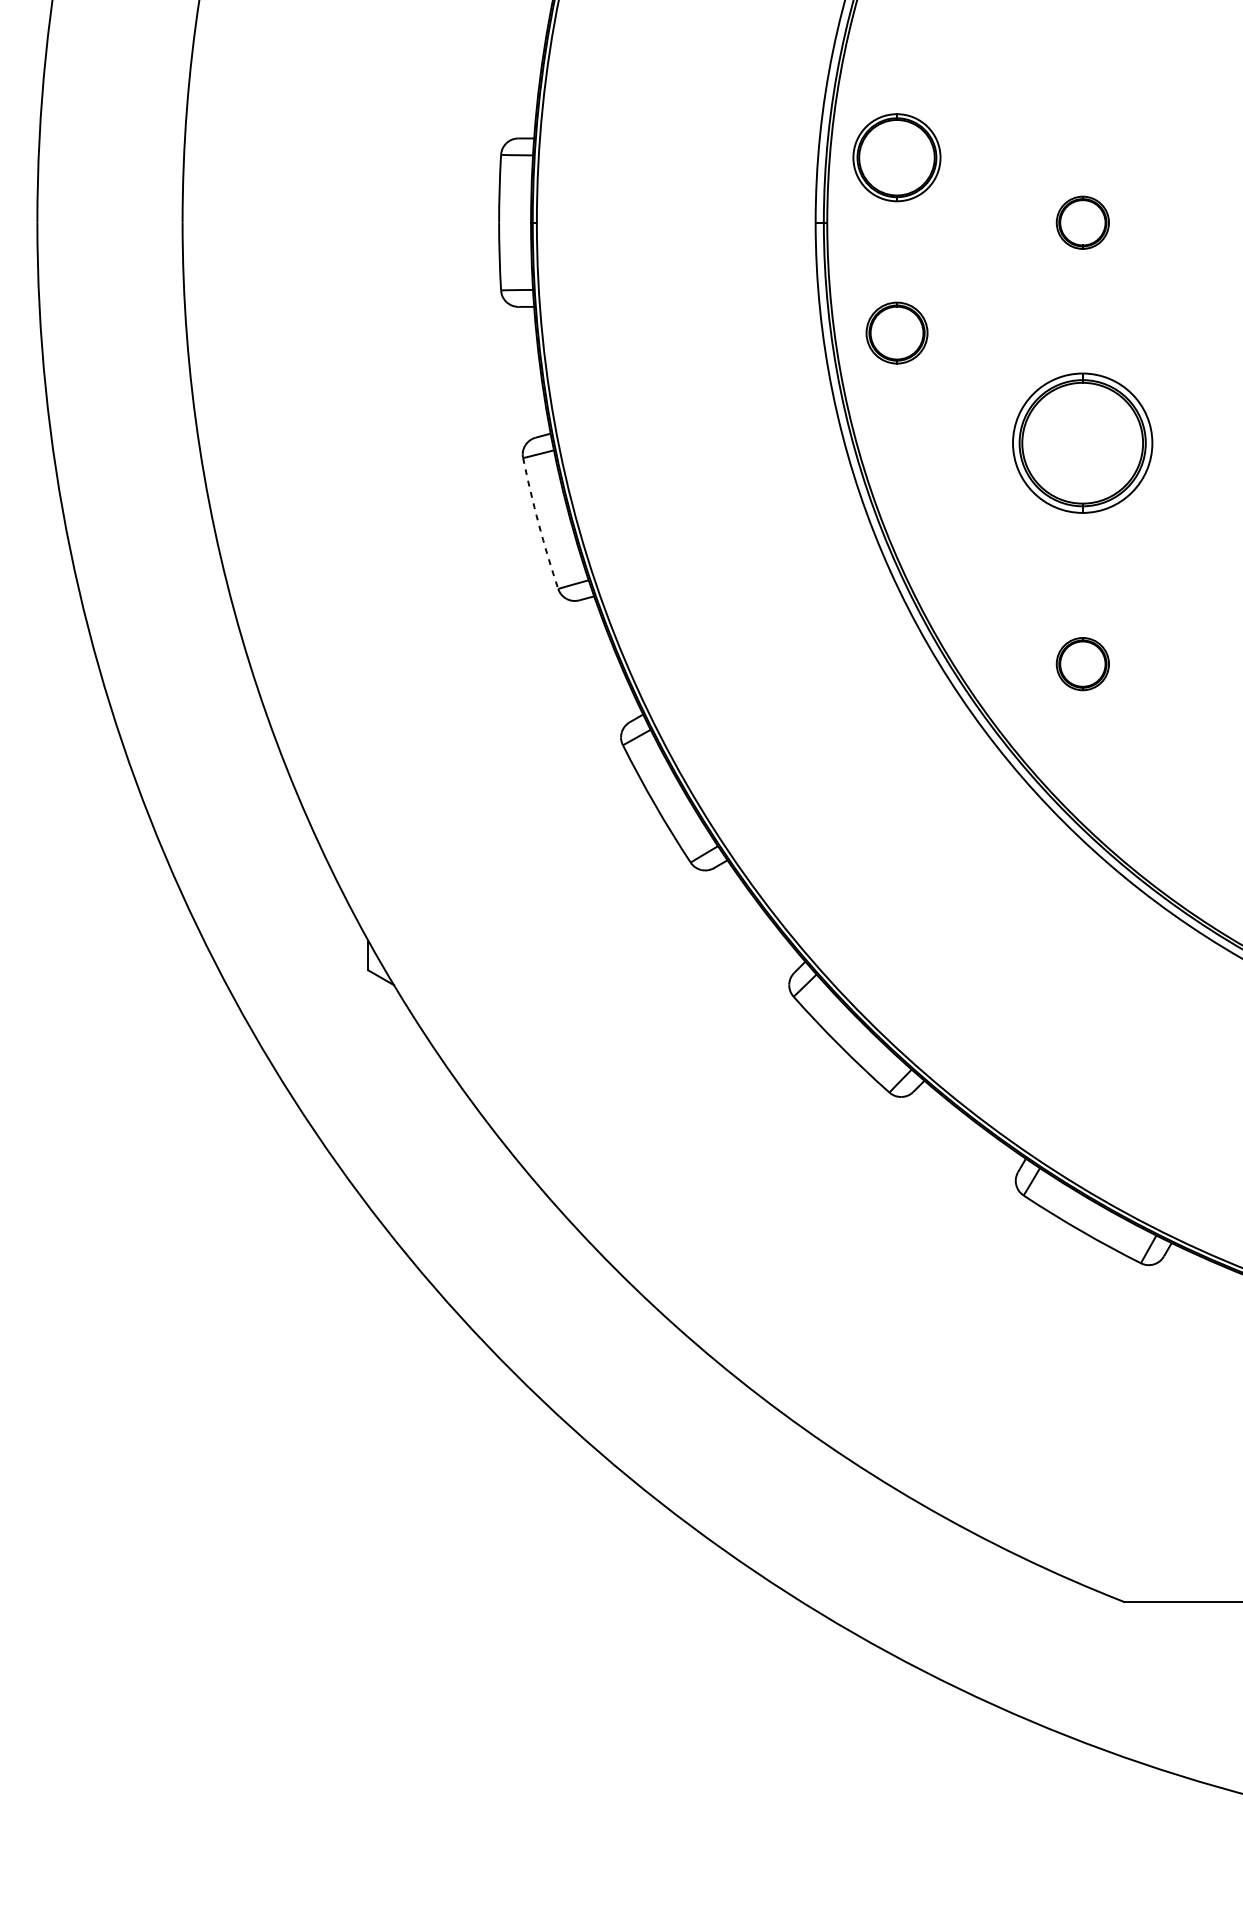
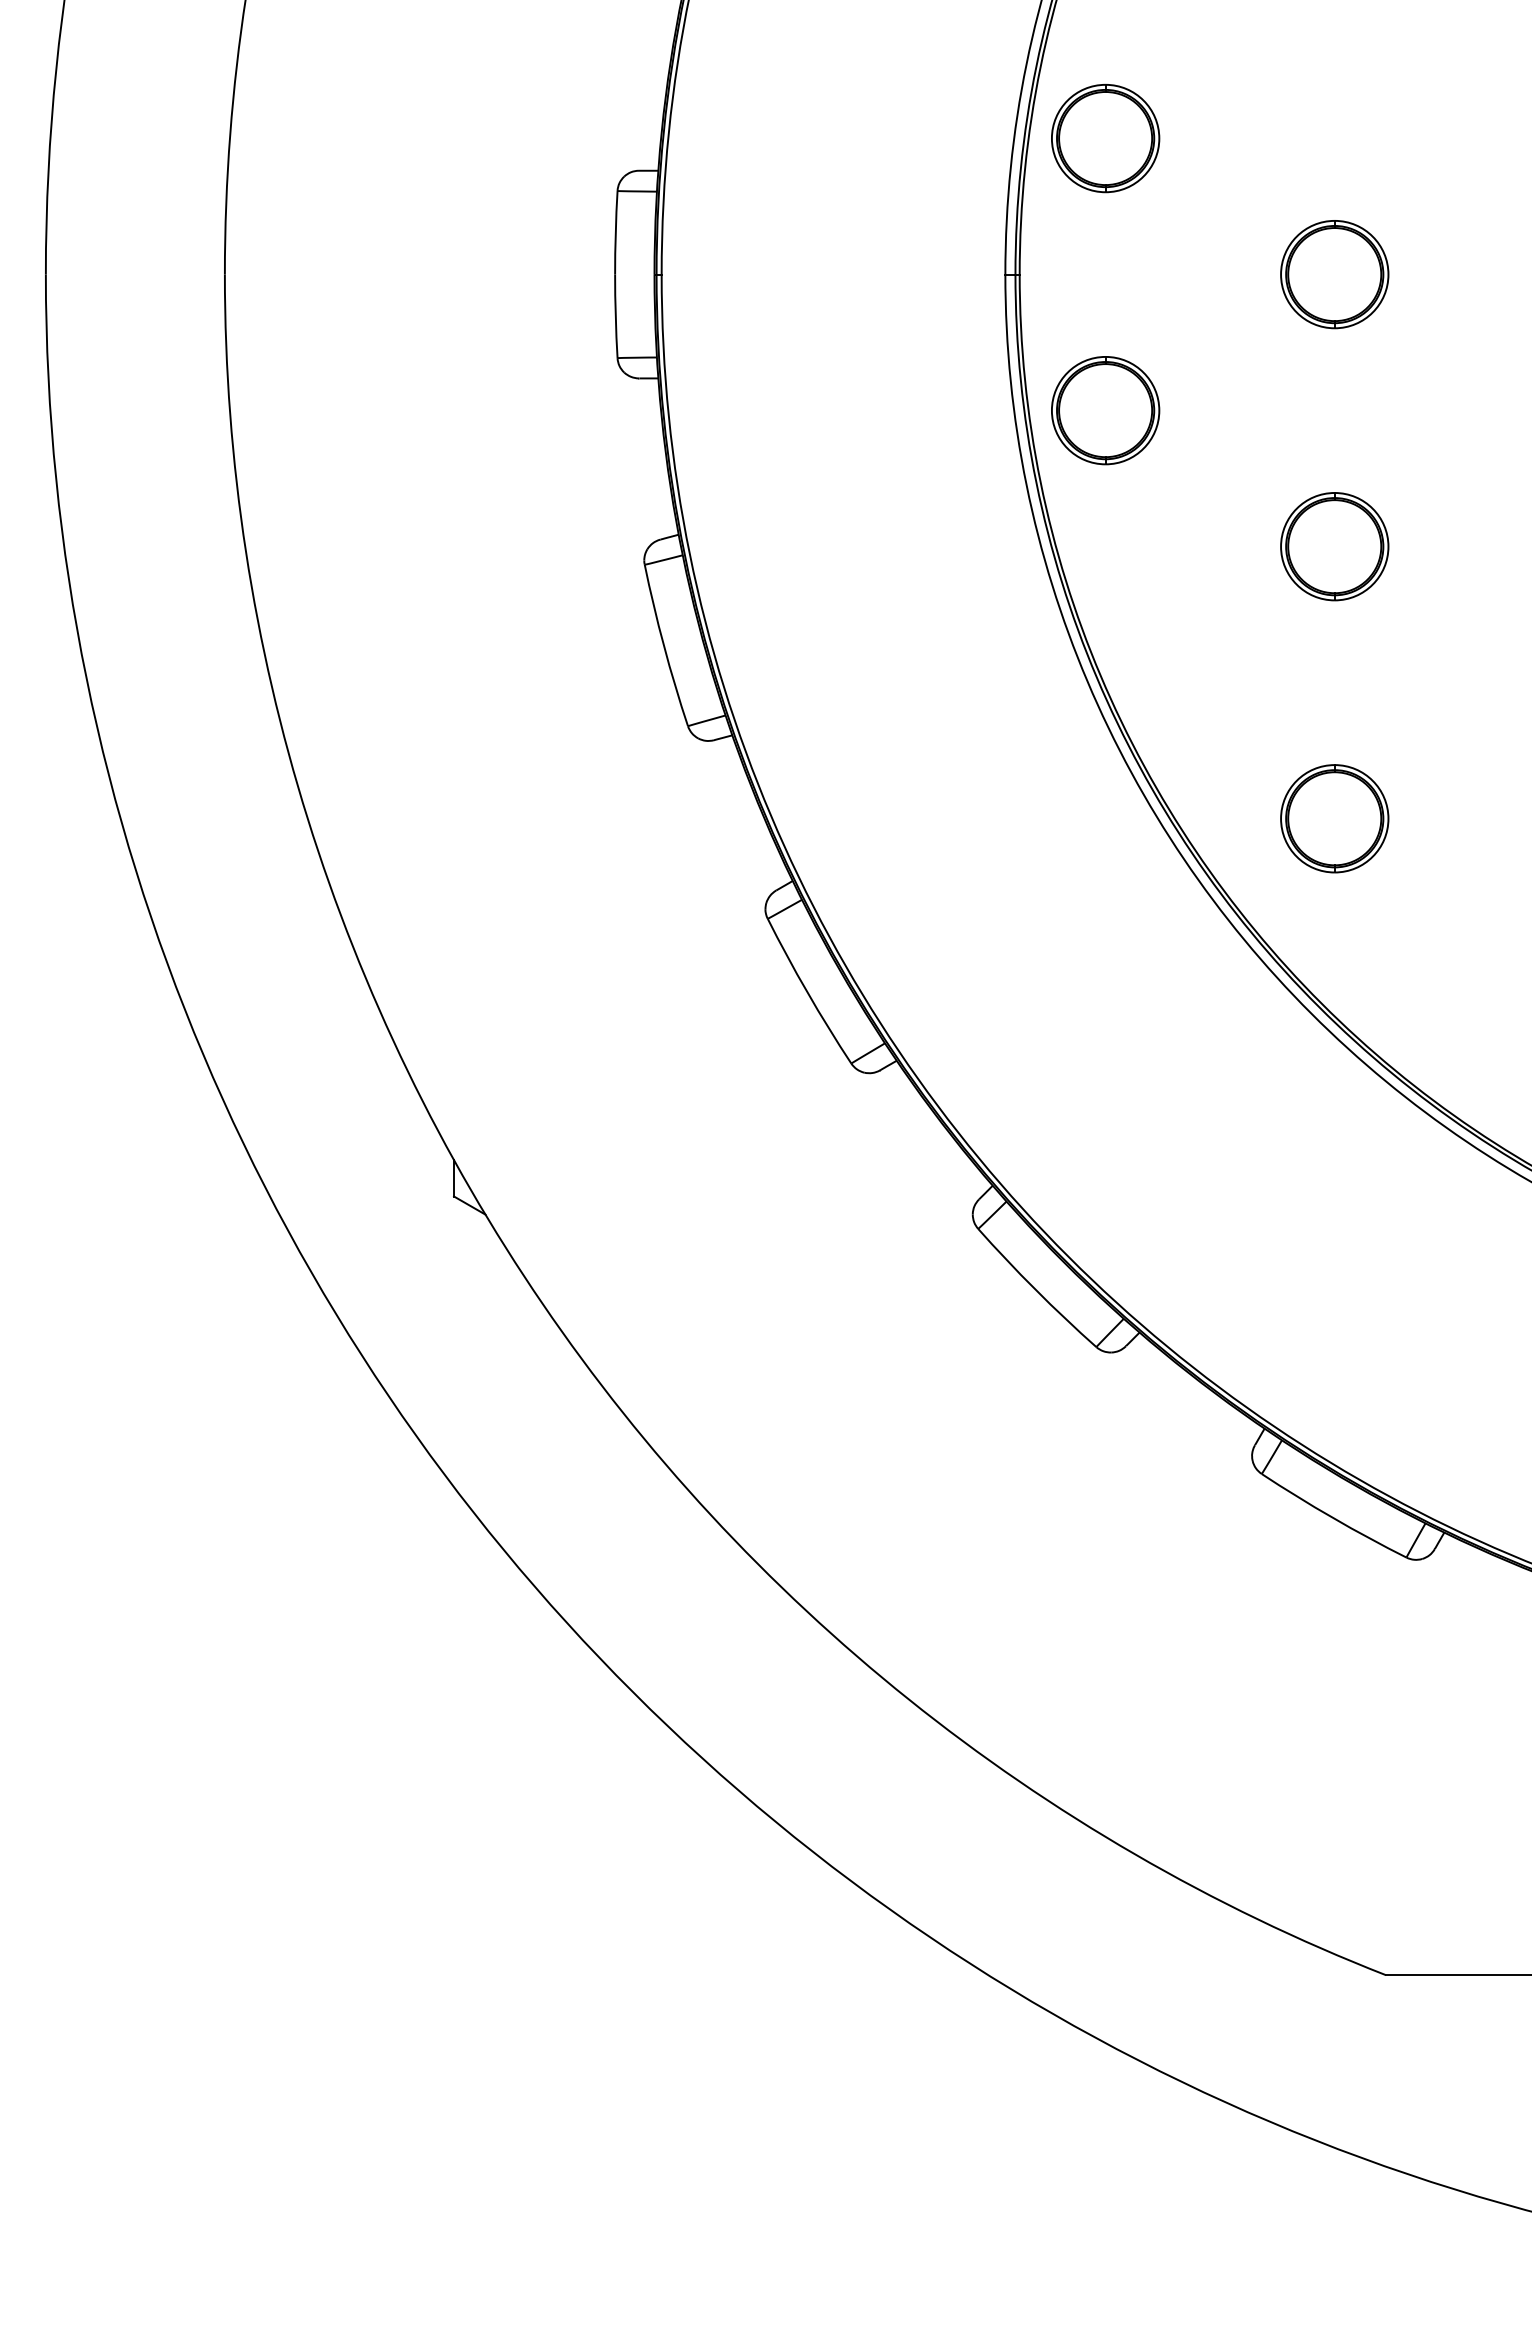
part: (896, 157) -> (1105, 138), moved
part: (1082, 222) -> (1334, 274), size x1.67
part: (896, 332) -> (1105, 410), size x1.43
part: (1082, 443) -> (1334, 546), size x0.62
arc: (539, 524) -> (664, 646), dashed -> solid
part: (1082, 663) -> (1334, 818), size x1.67

